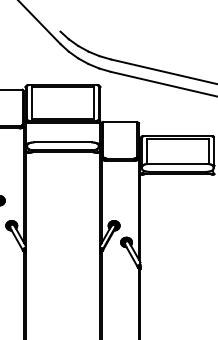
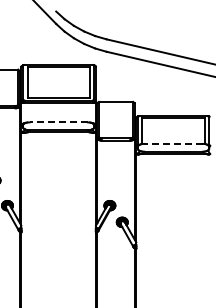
line: (62, 142) -> (58, 122), solid -> dashed
line: (177, 164) -> (173, 144), solid -> dashed

